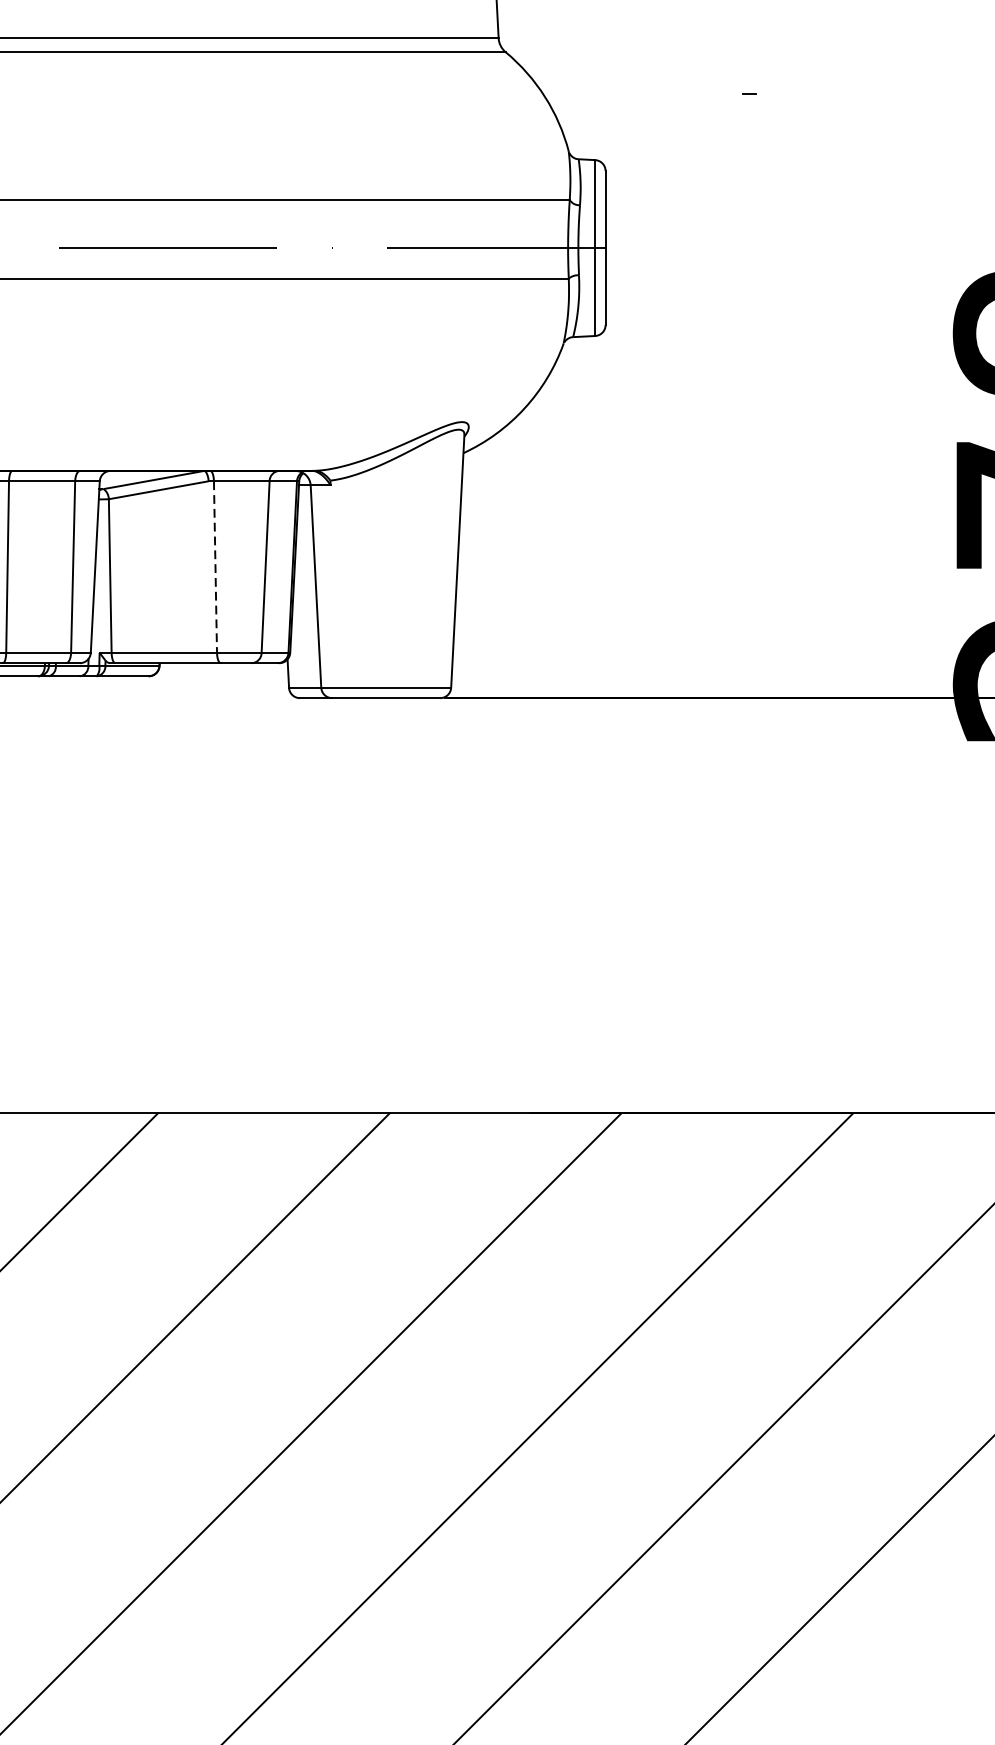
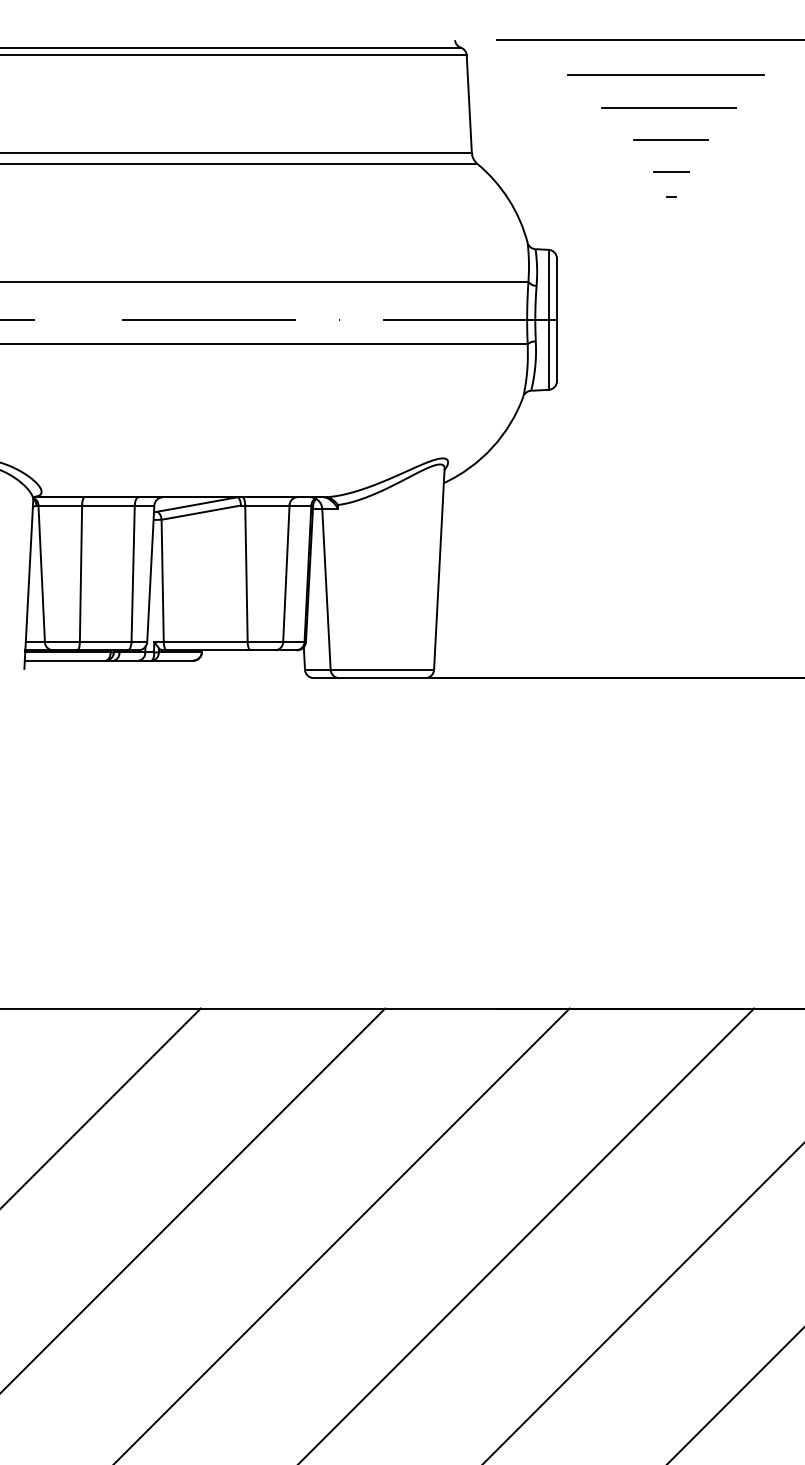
line: (748, 22) -> (670, 140), added
line: (748, 62) -> (670, 172), added
line: (215, 567) -> (246, 574), dashed -> solid

